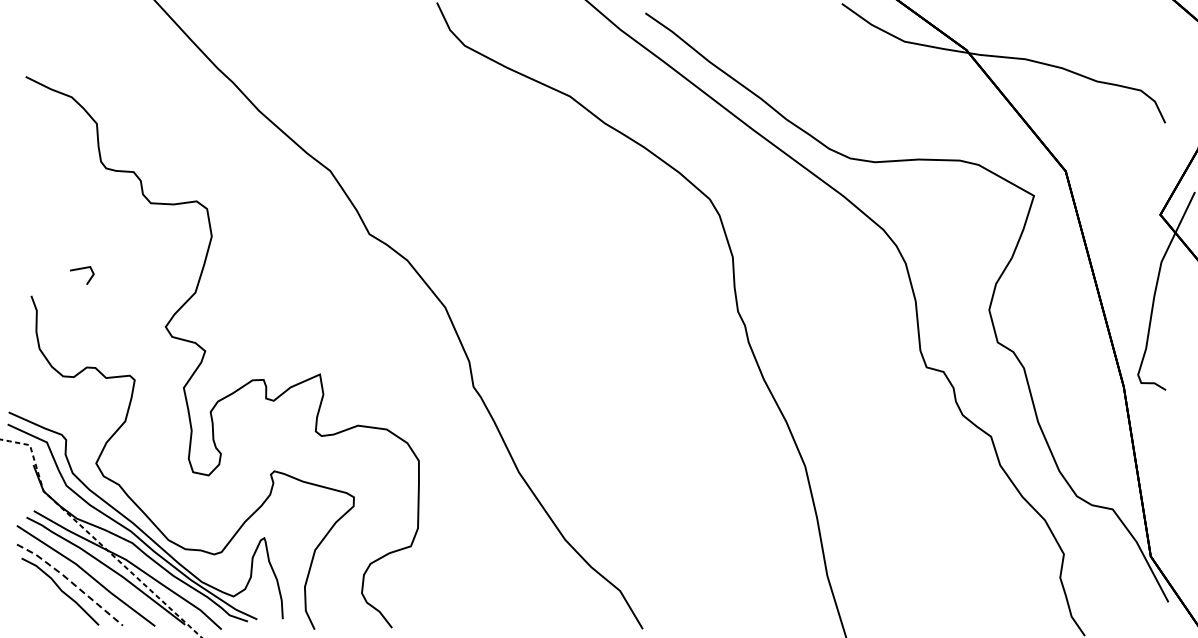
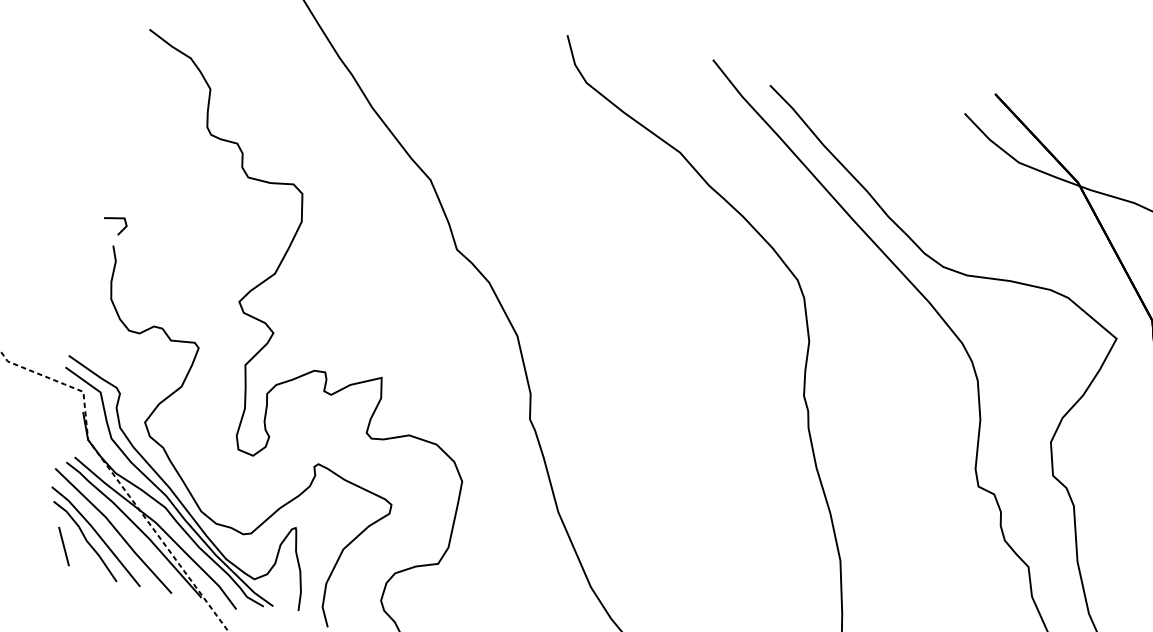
line: (82, 269) -> (116, 219), moved
line: (70, 581) -> (97, 533), dashed -> solid
line: (40, 600) -> (64, 546), added

